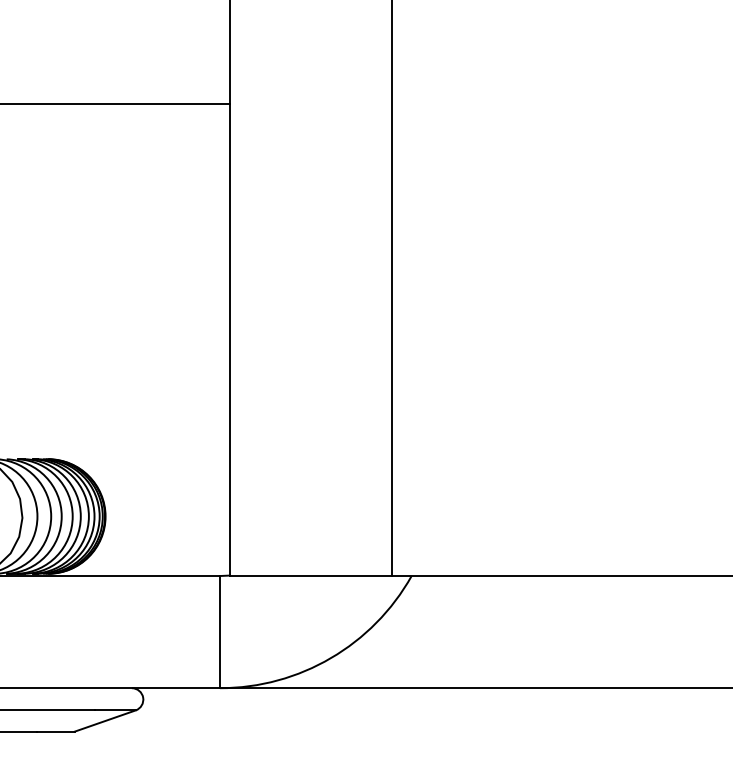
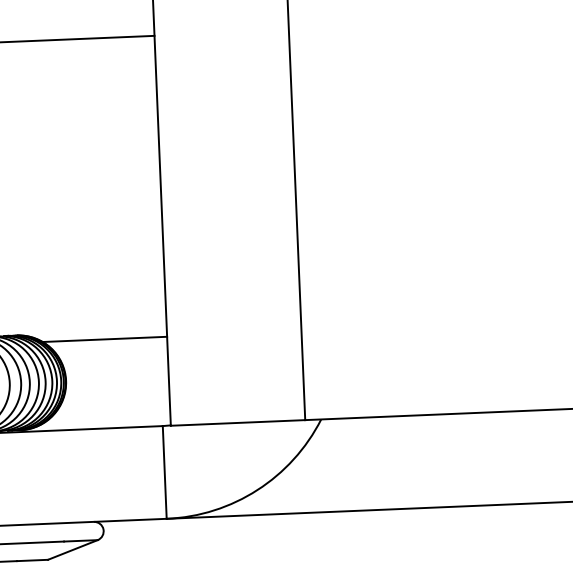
line: (154, 468) -> (104, 339), added

